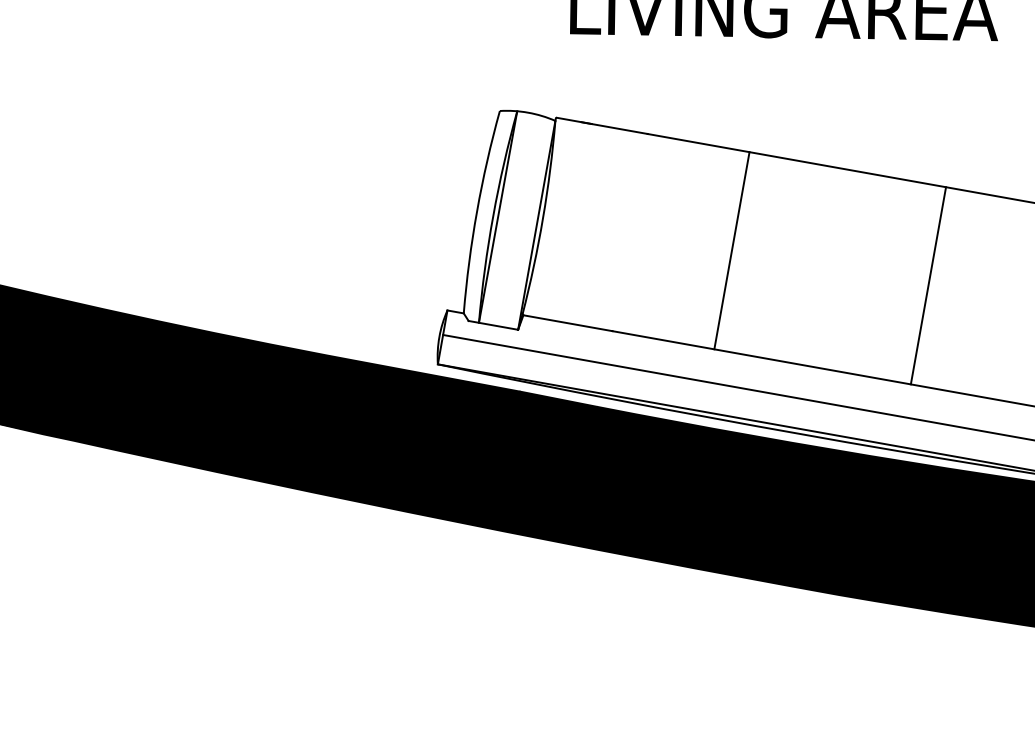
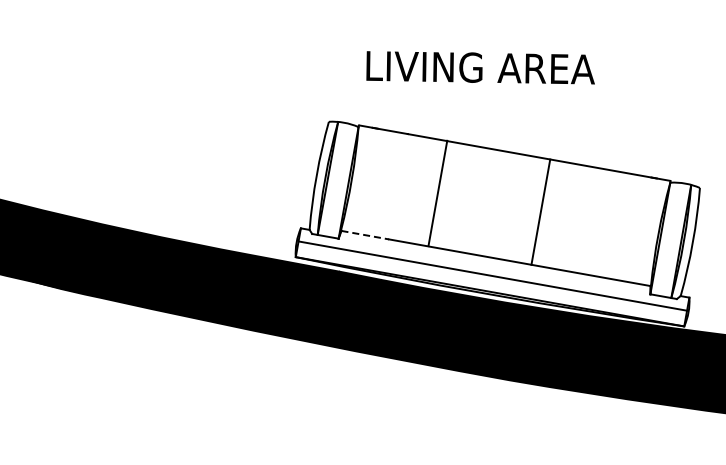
line: (731, 250) -> (437, 193), moved
line: (927, 284) -> (540, 211), moved
line: (568, 323) -> (365, 235), solid -> dashed

